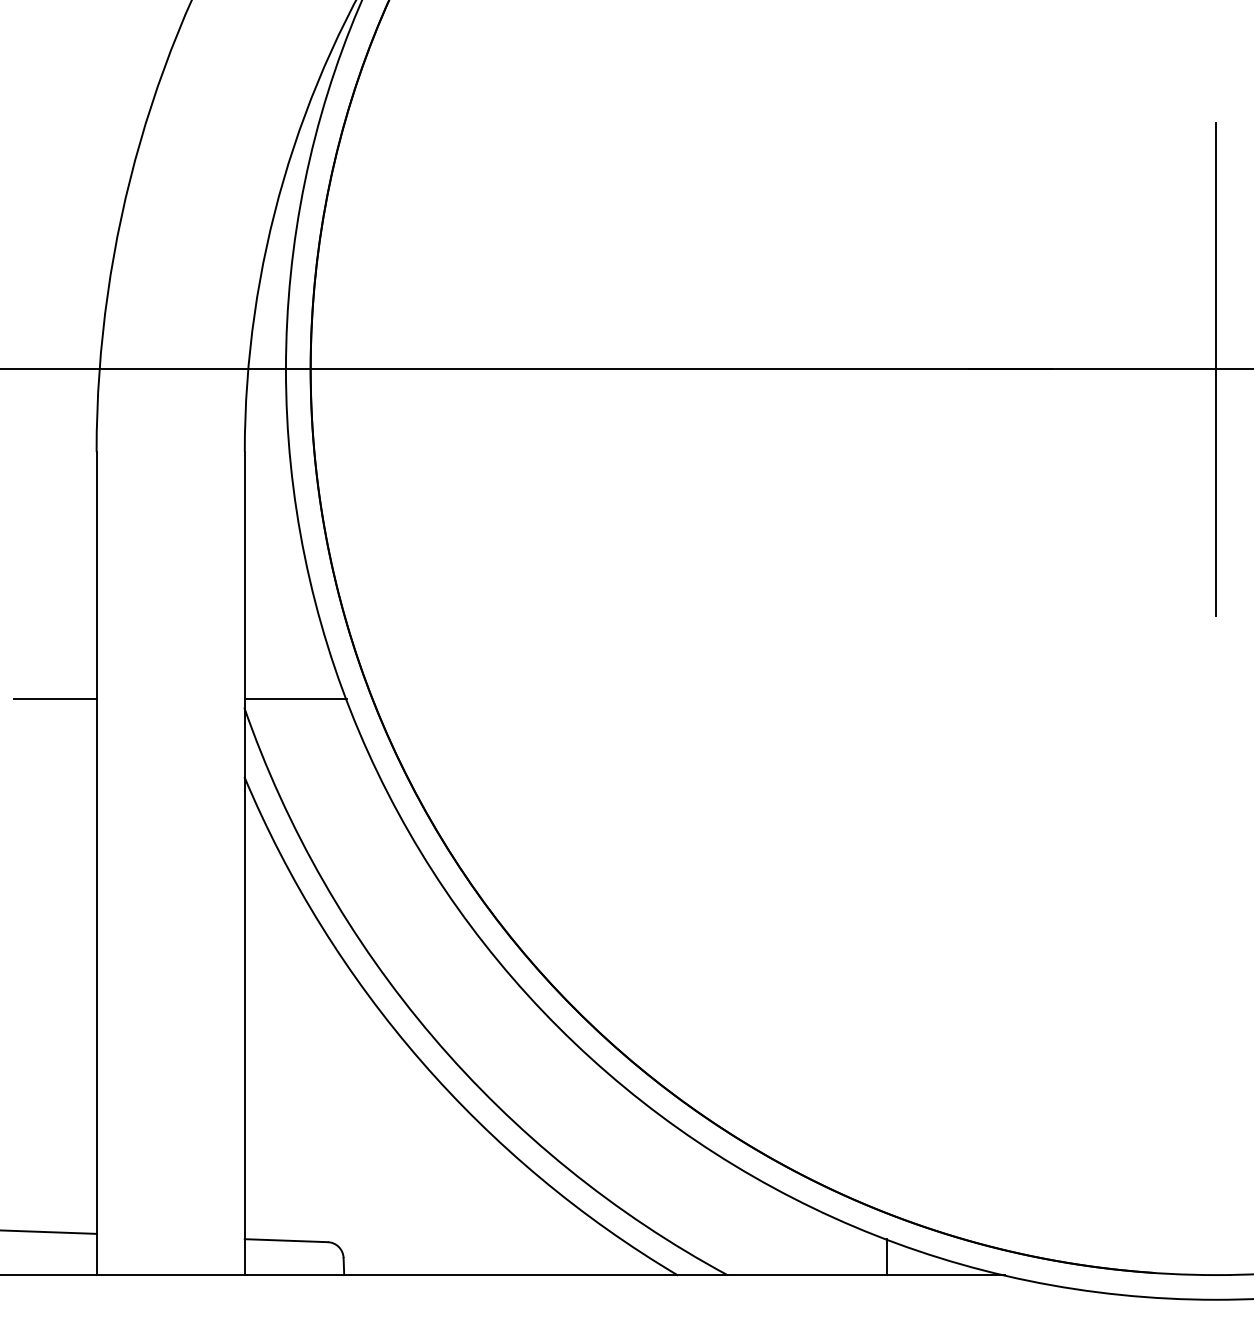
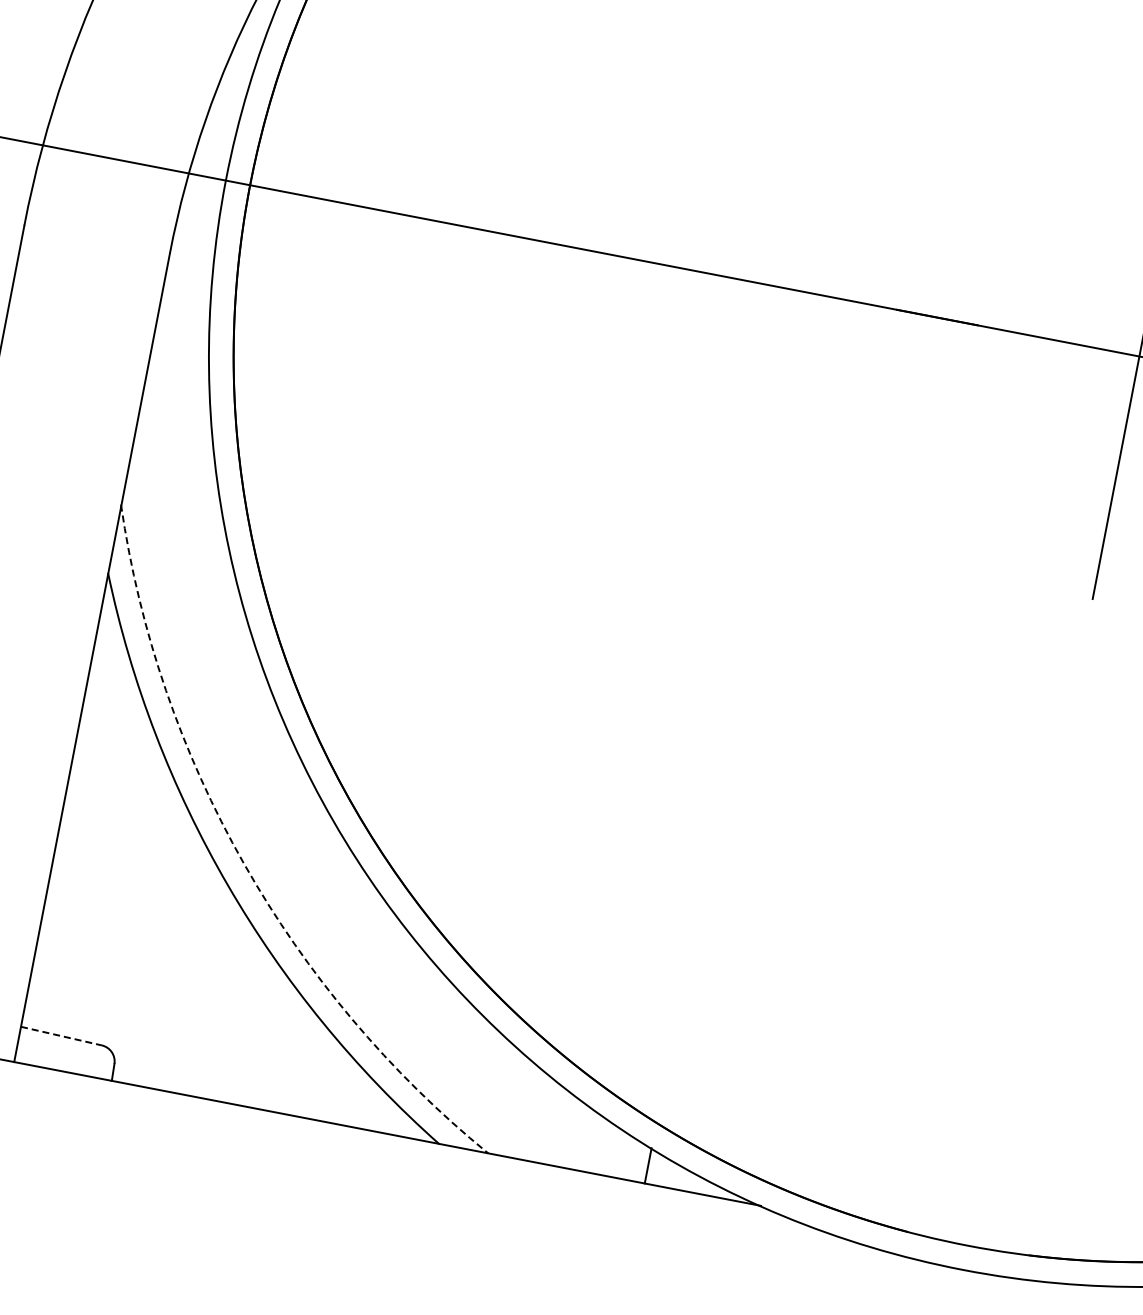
line: (295, 698) -> (173, 505), removed
arc: (432, 1036) -> (243, 863), solid -> dashed
line: (286, 1240) -> (61, 1035), solid -> dashed

